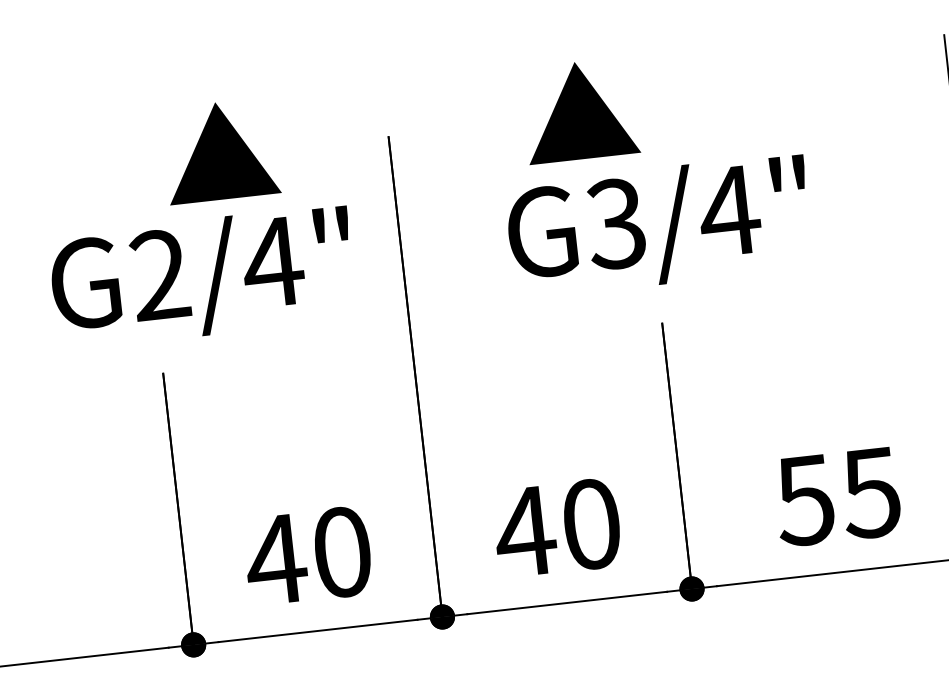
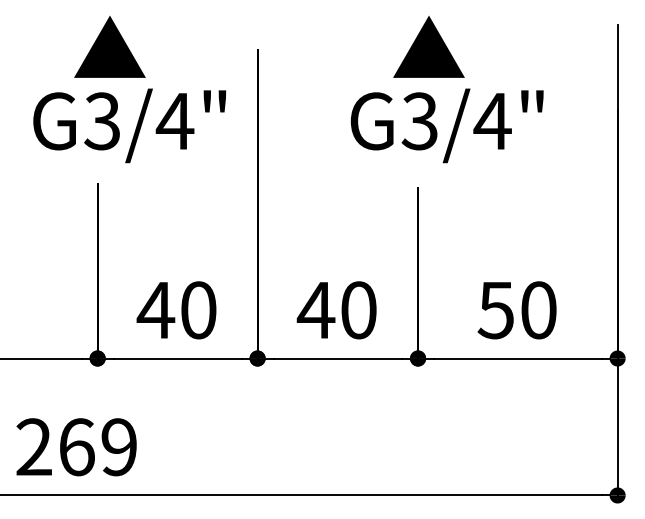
text: (579, 110) -> (428, 46), moved
text: (219, 150) -> (109, 46), moved
text: (658, 225) -> (446, 125), moved
text: (159, 275) -> (102, 121), G2/4" -> G3/4"
text: (870, 493) -> (538, 310), 55 -> 50

